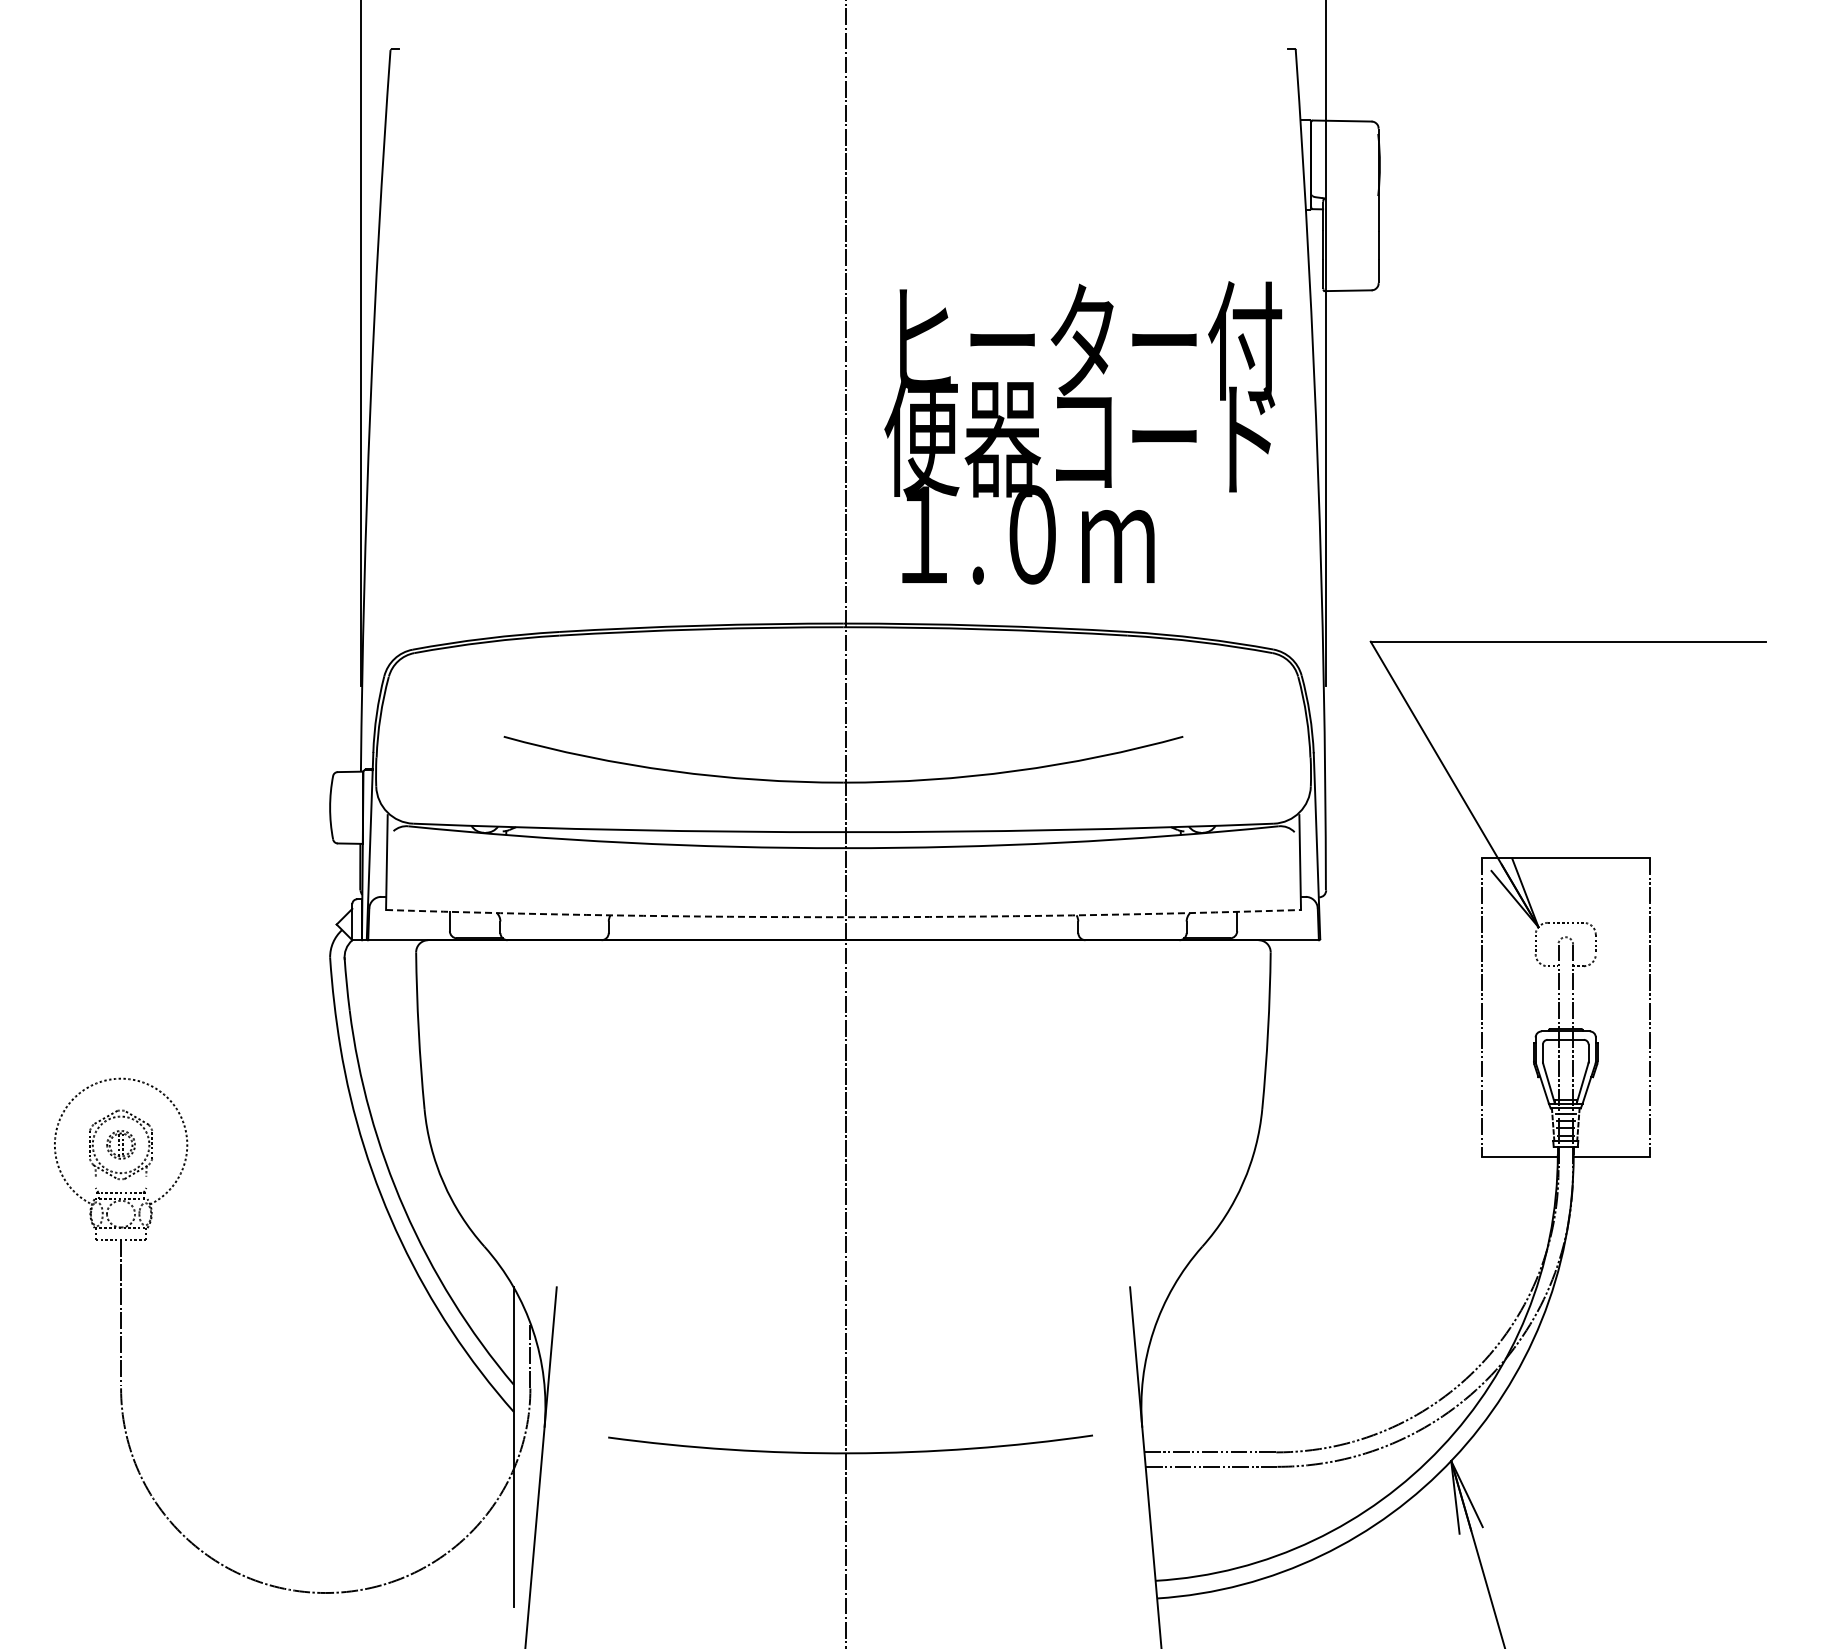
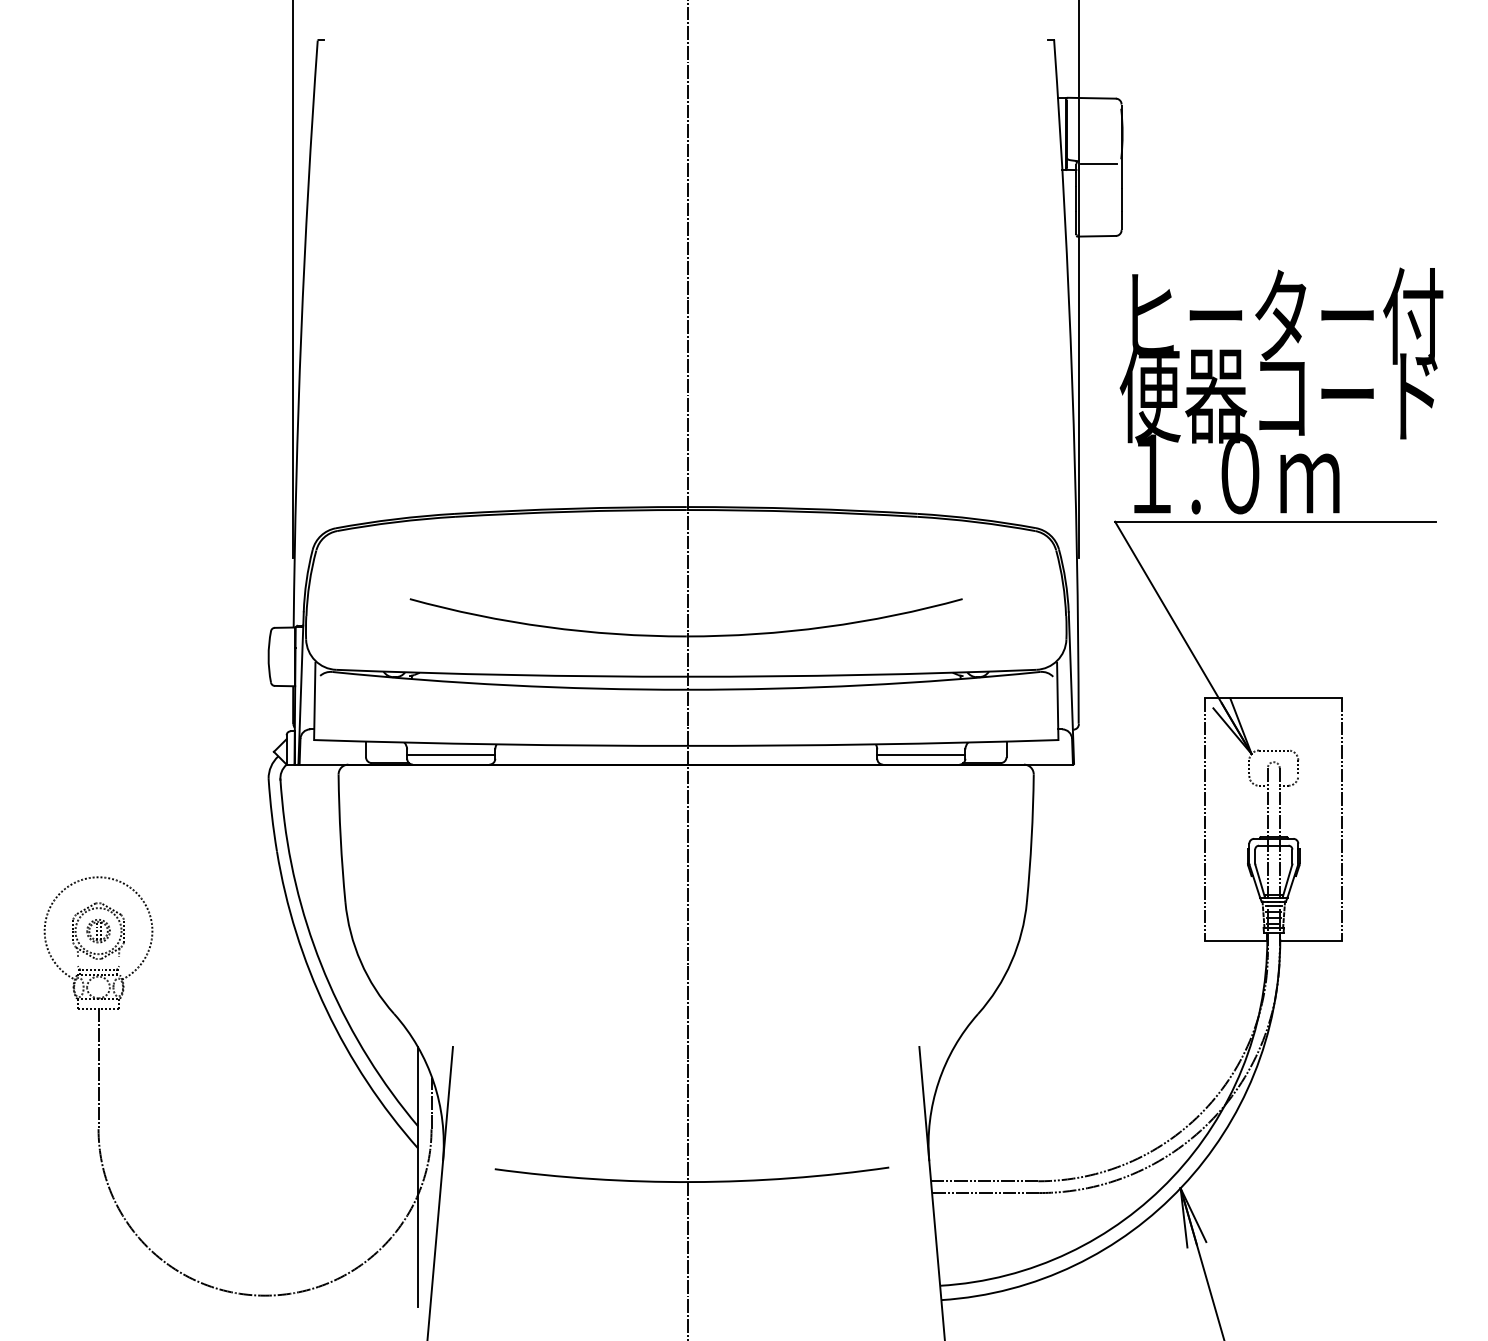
line: (1350, 202) -> (1098, 164), added
text: (1083, 432) -> (1281, 390), moved
arc: (843, 917) -> (686, 746), dashed -> solid
line: (554, 928) -> (451, 755), added
line: (1132, 928) -> (921, 755), added

